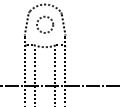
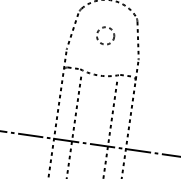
circle: (45, 24) -> (106, 35), size x0.6

